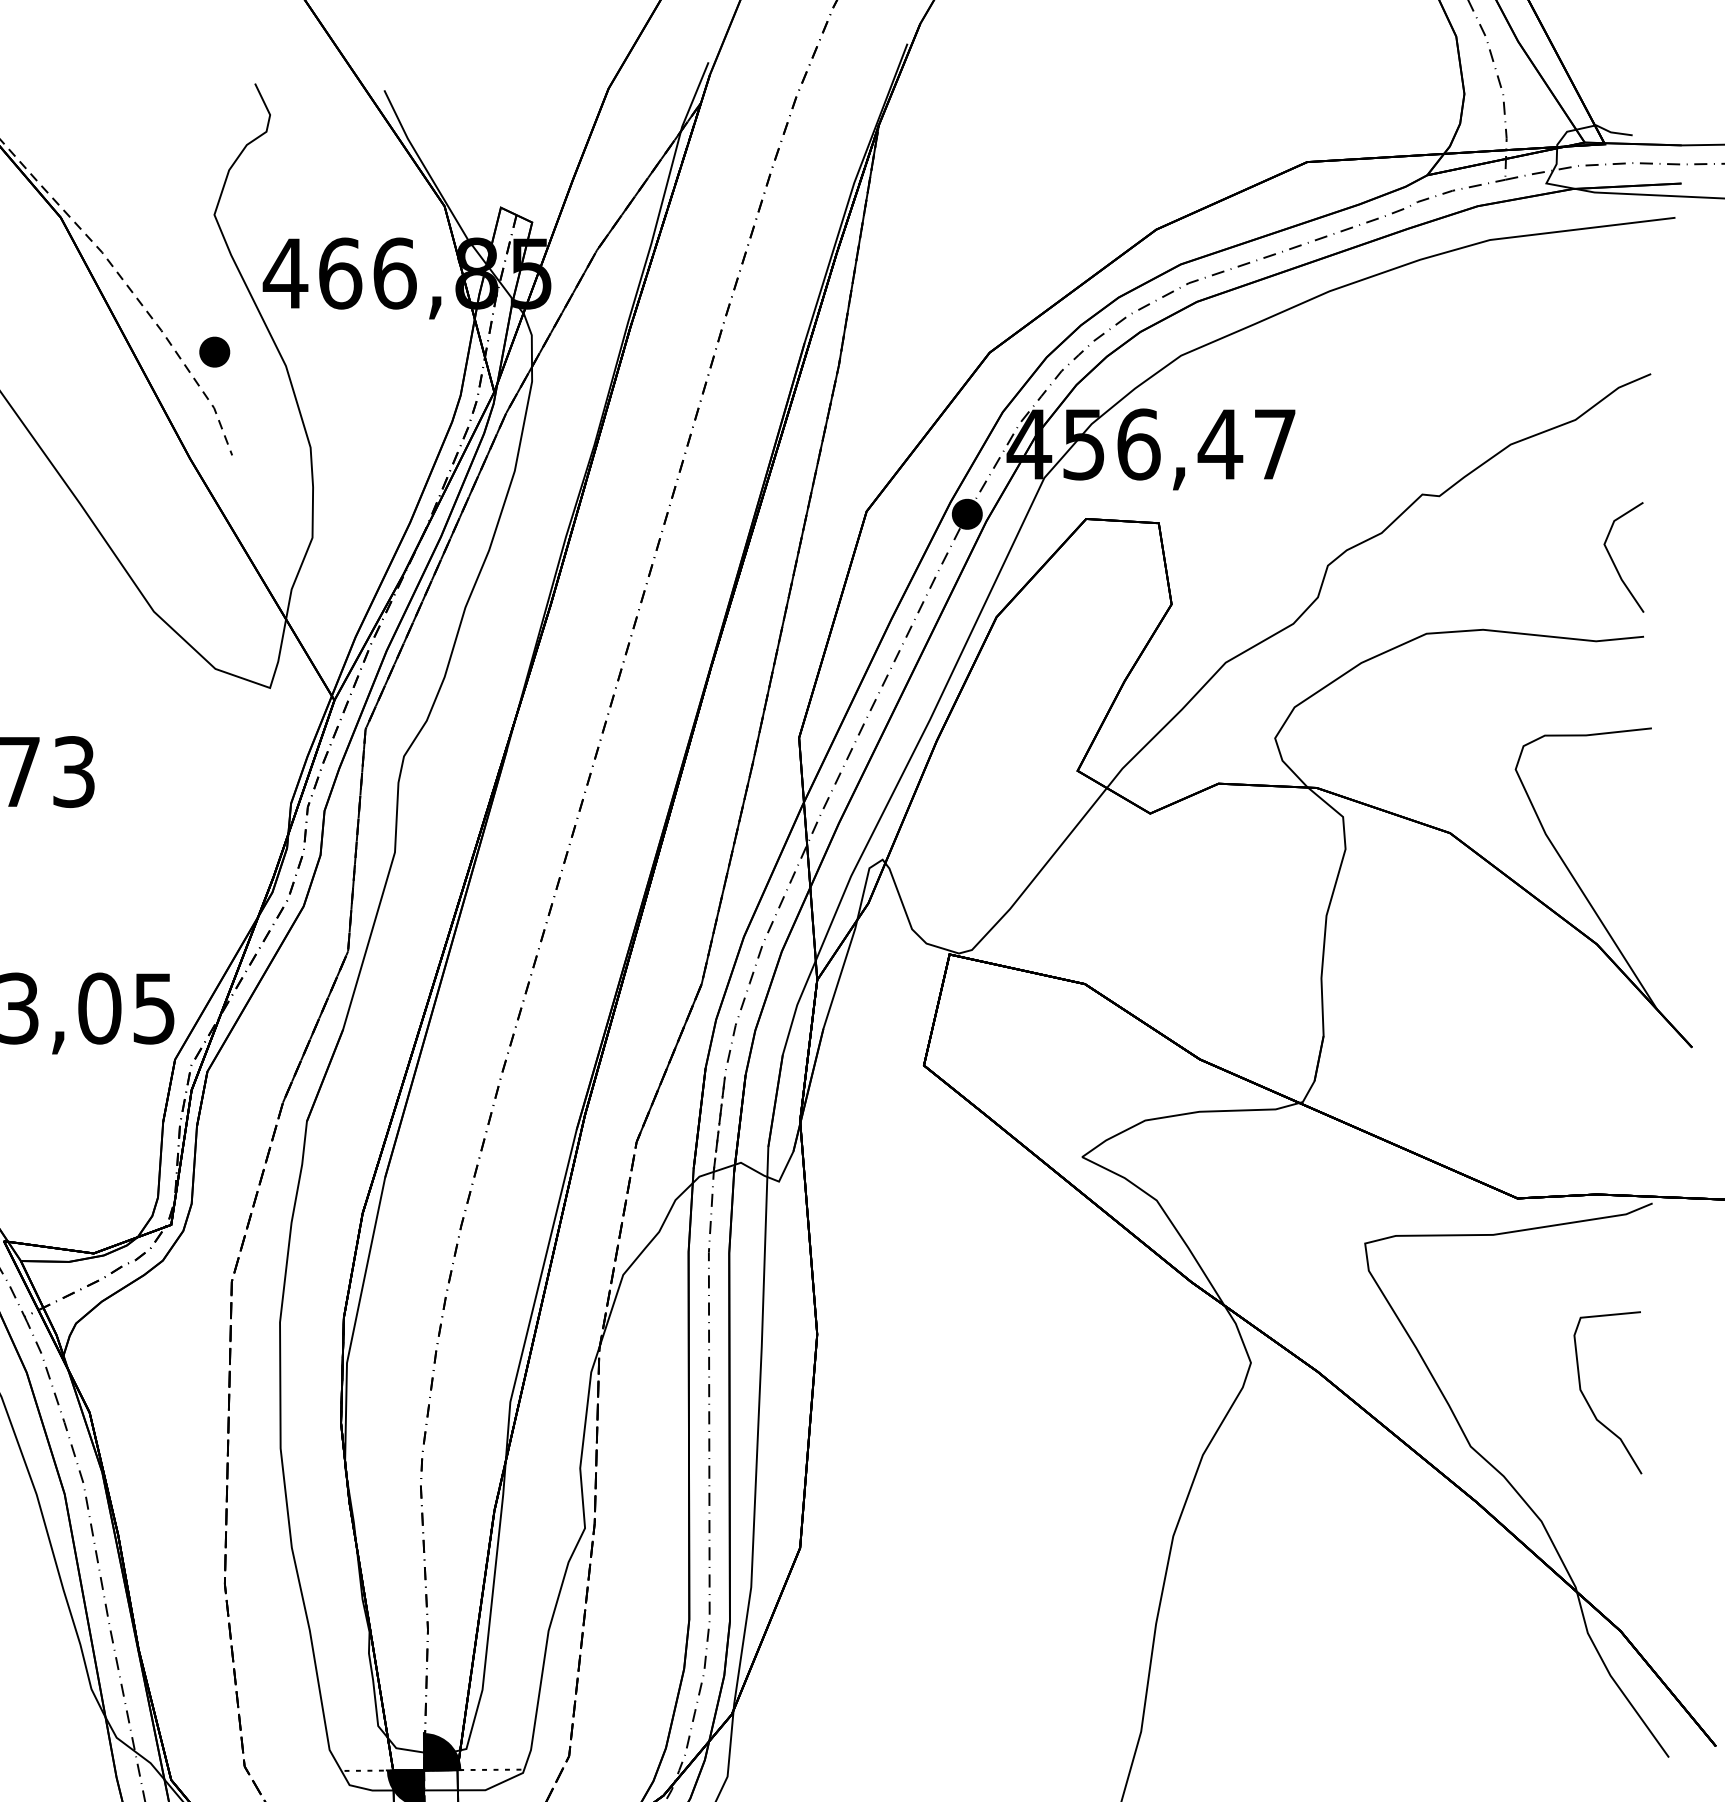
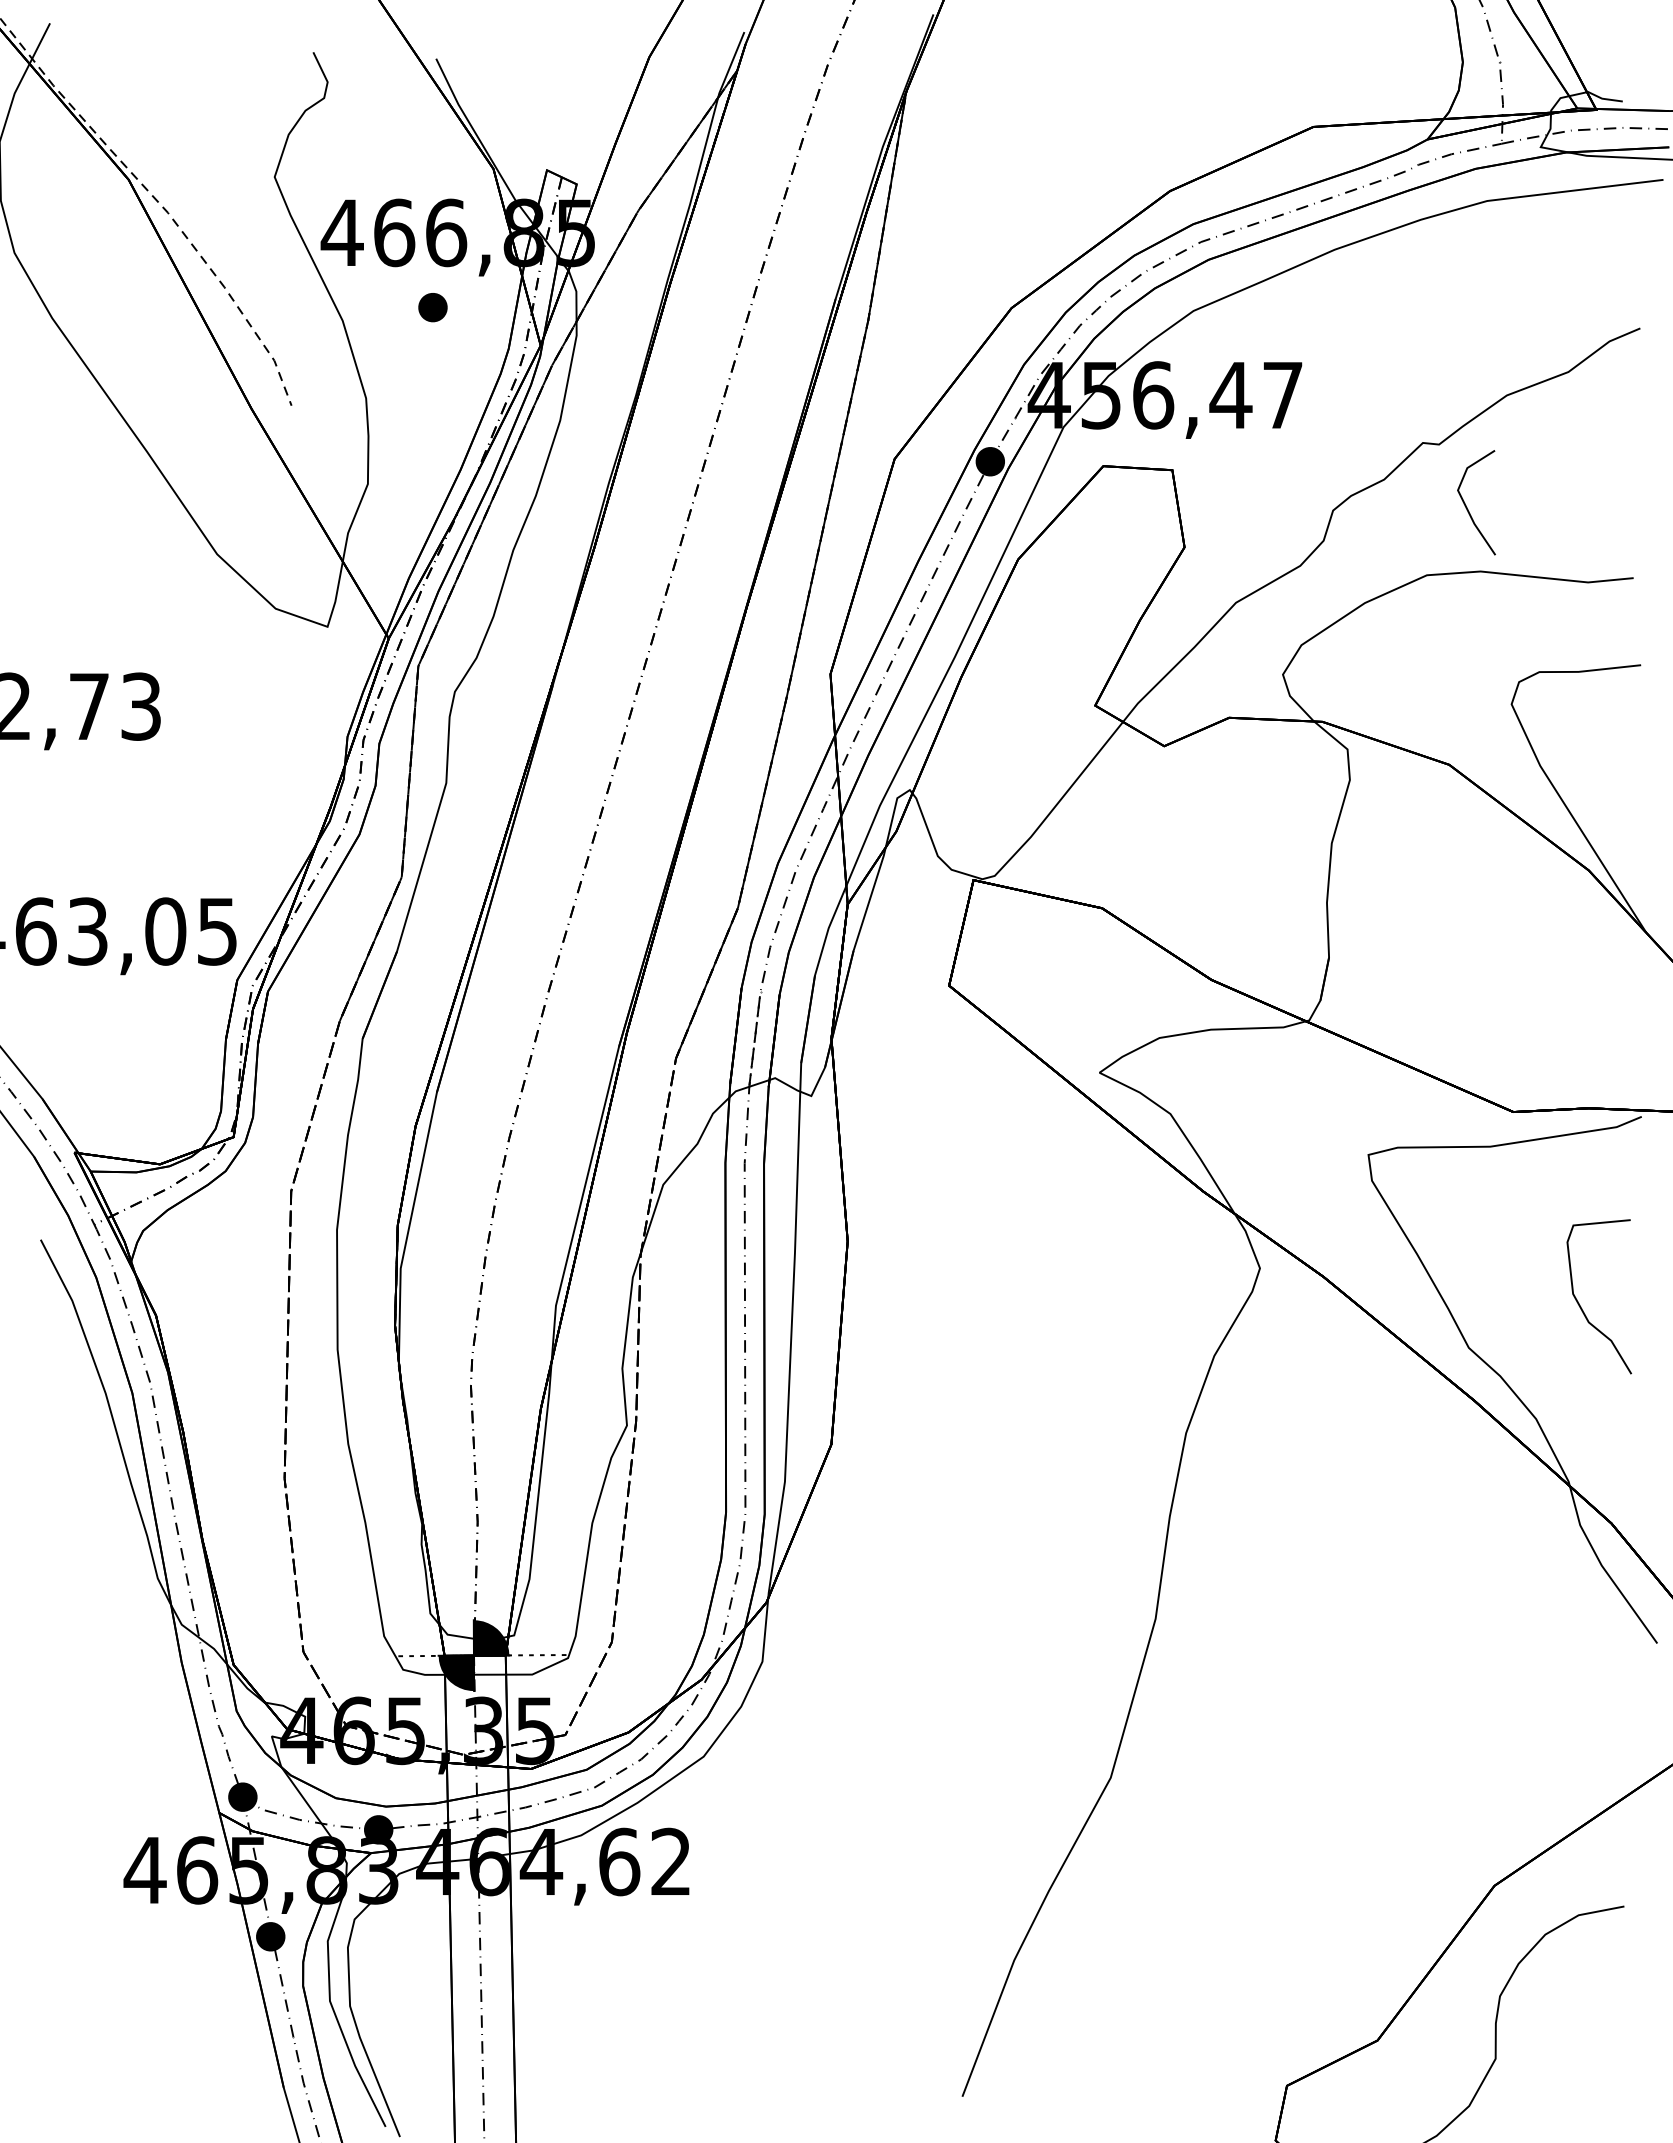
part: (214, 352) -> (432, 307), moved
line: (1614, 562) -> (1467, 507), moved

